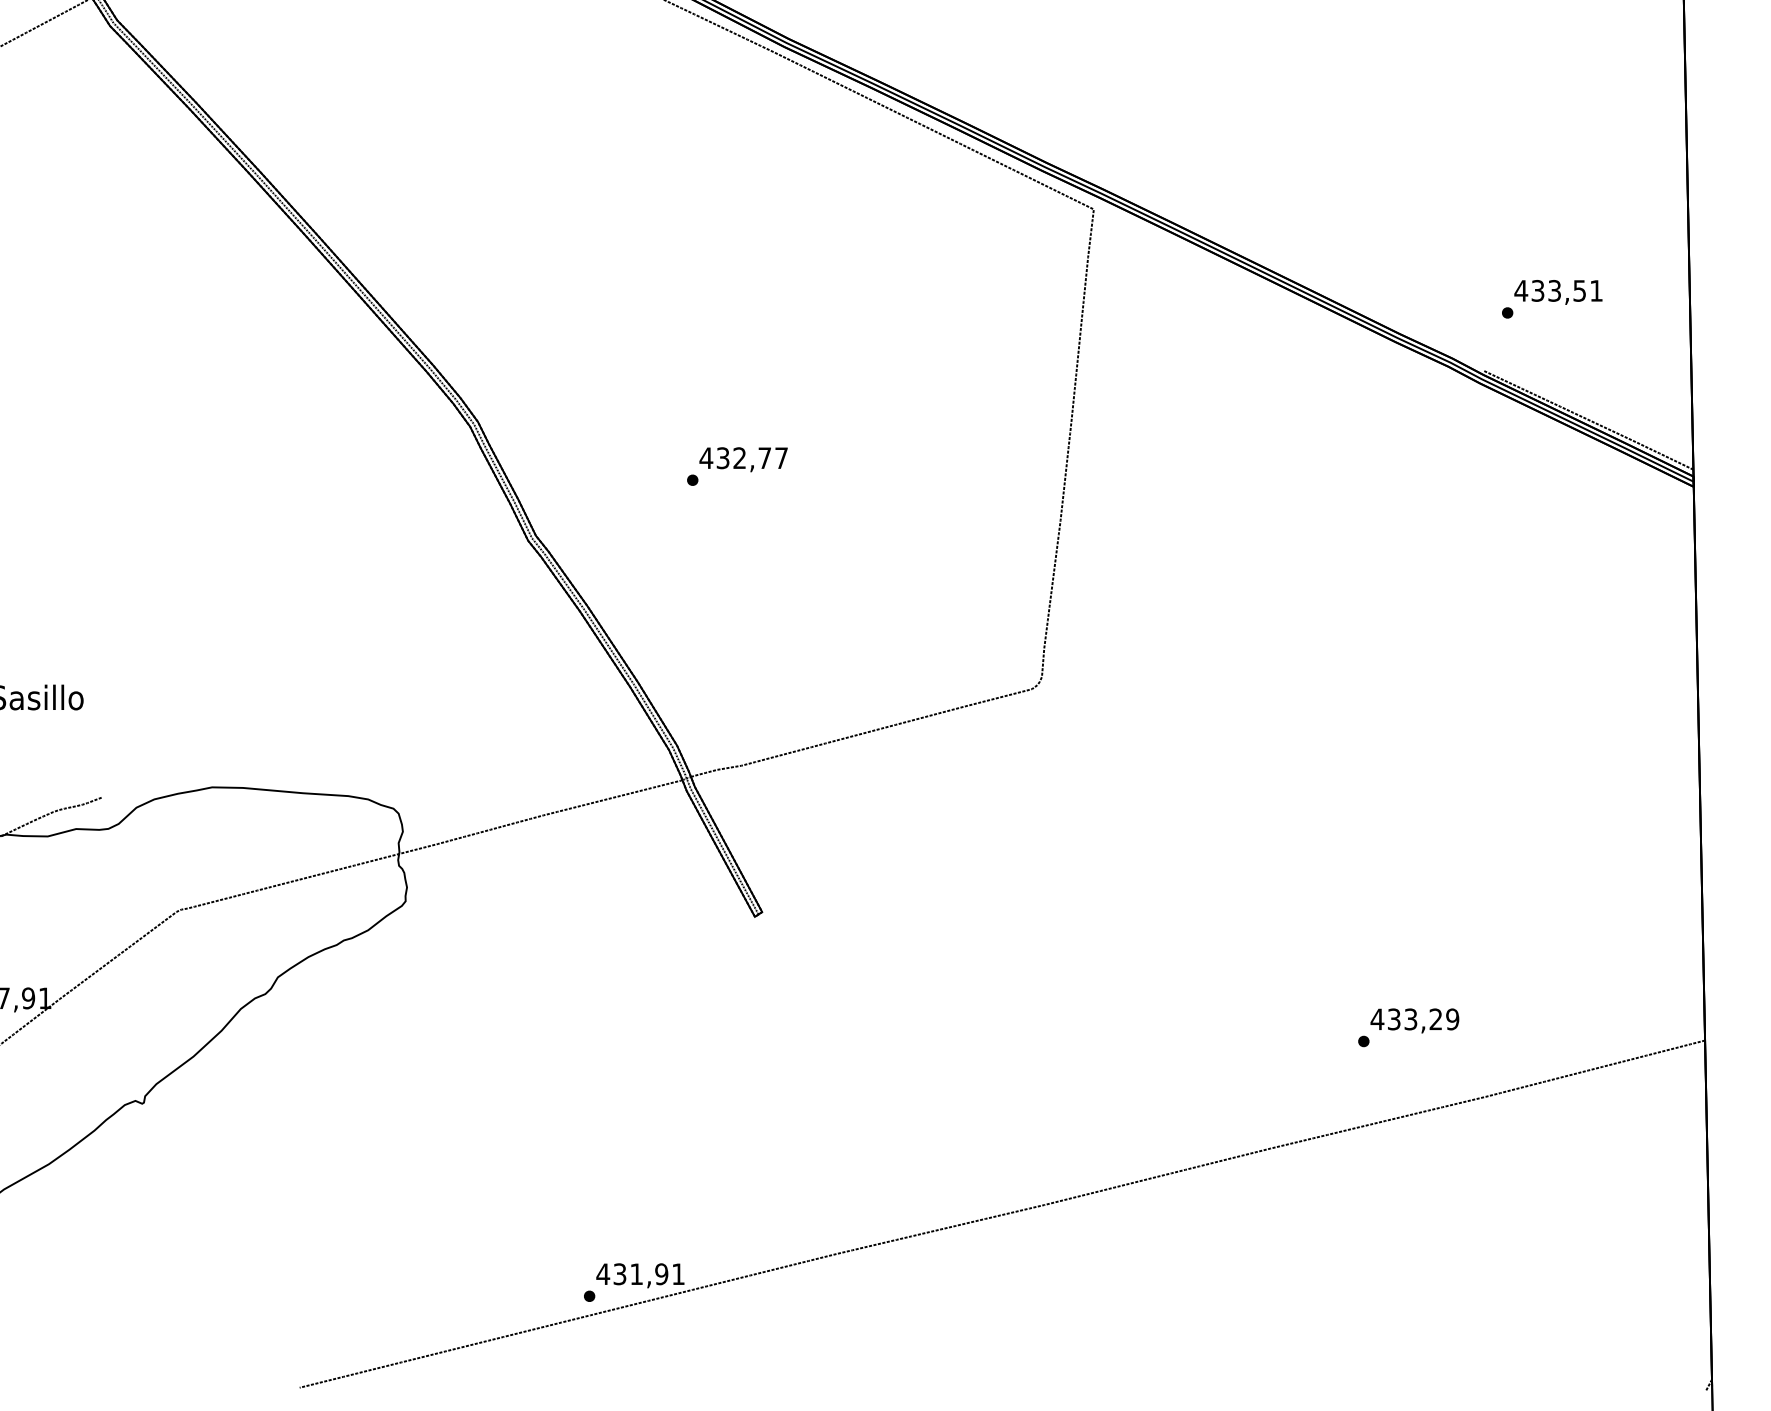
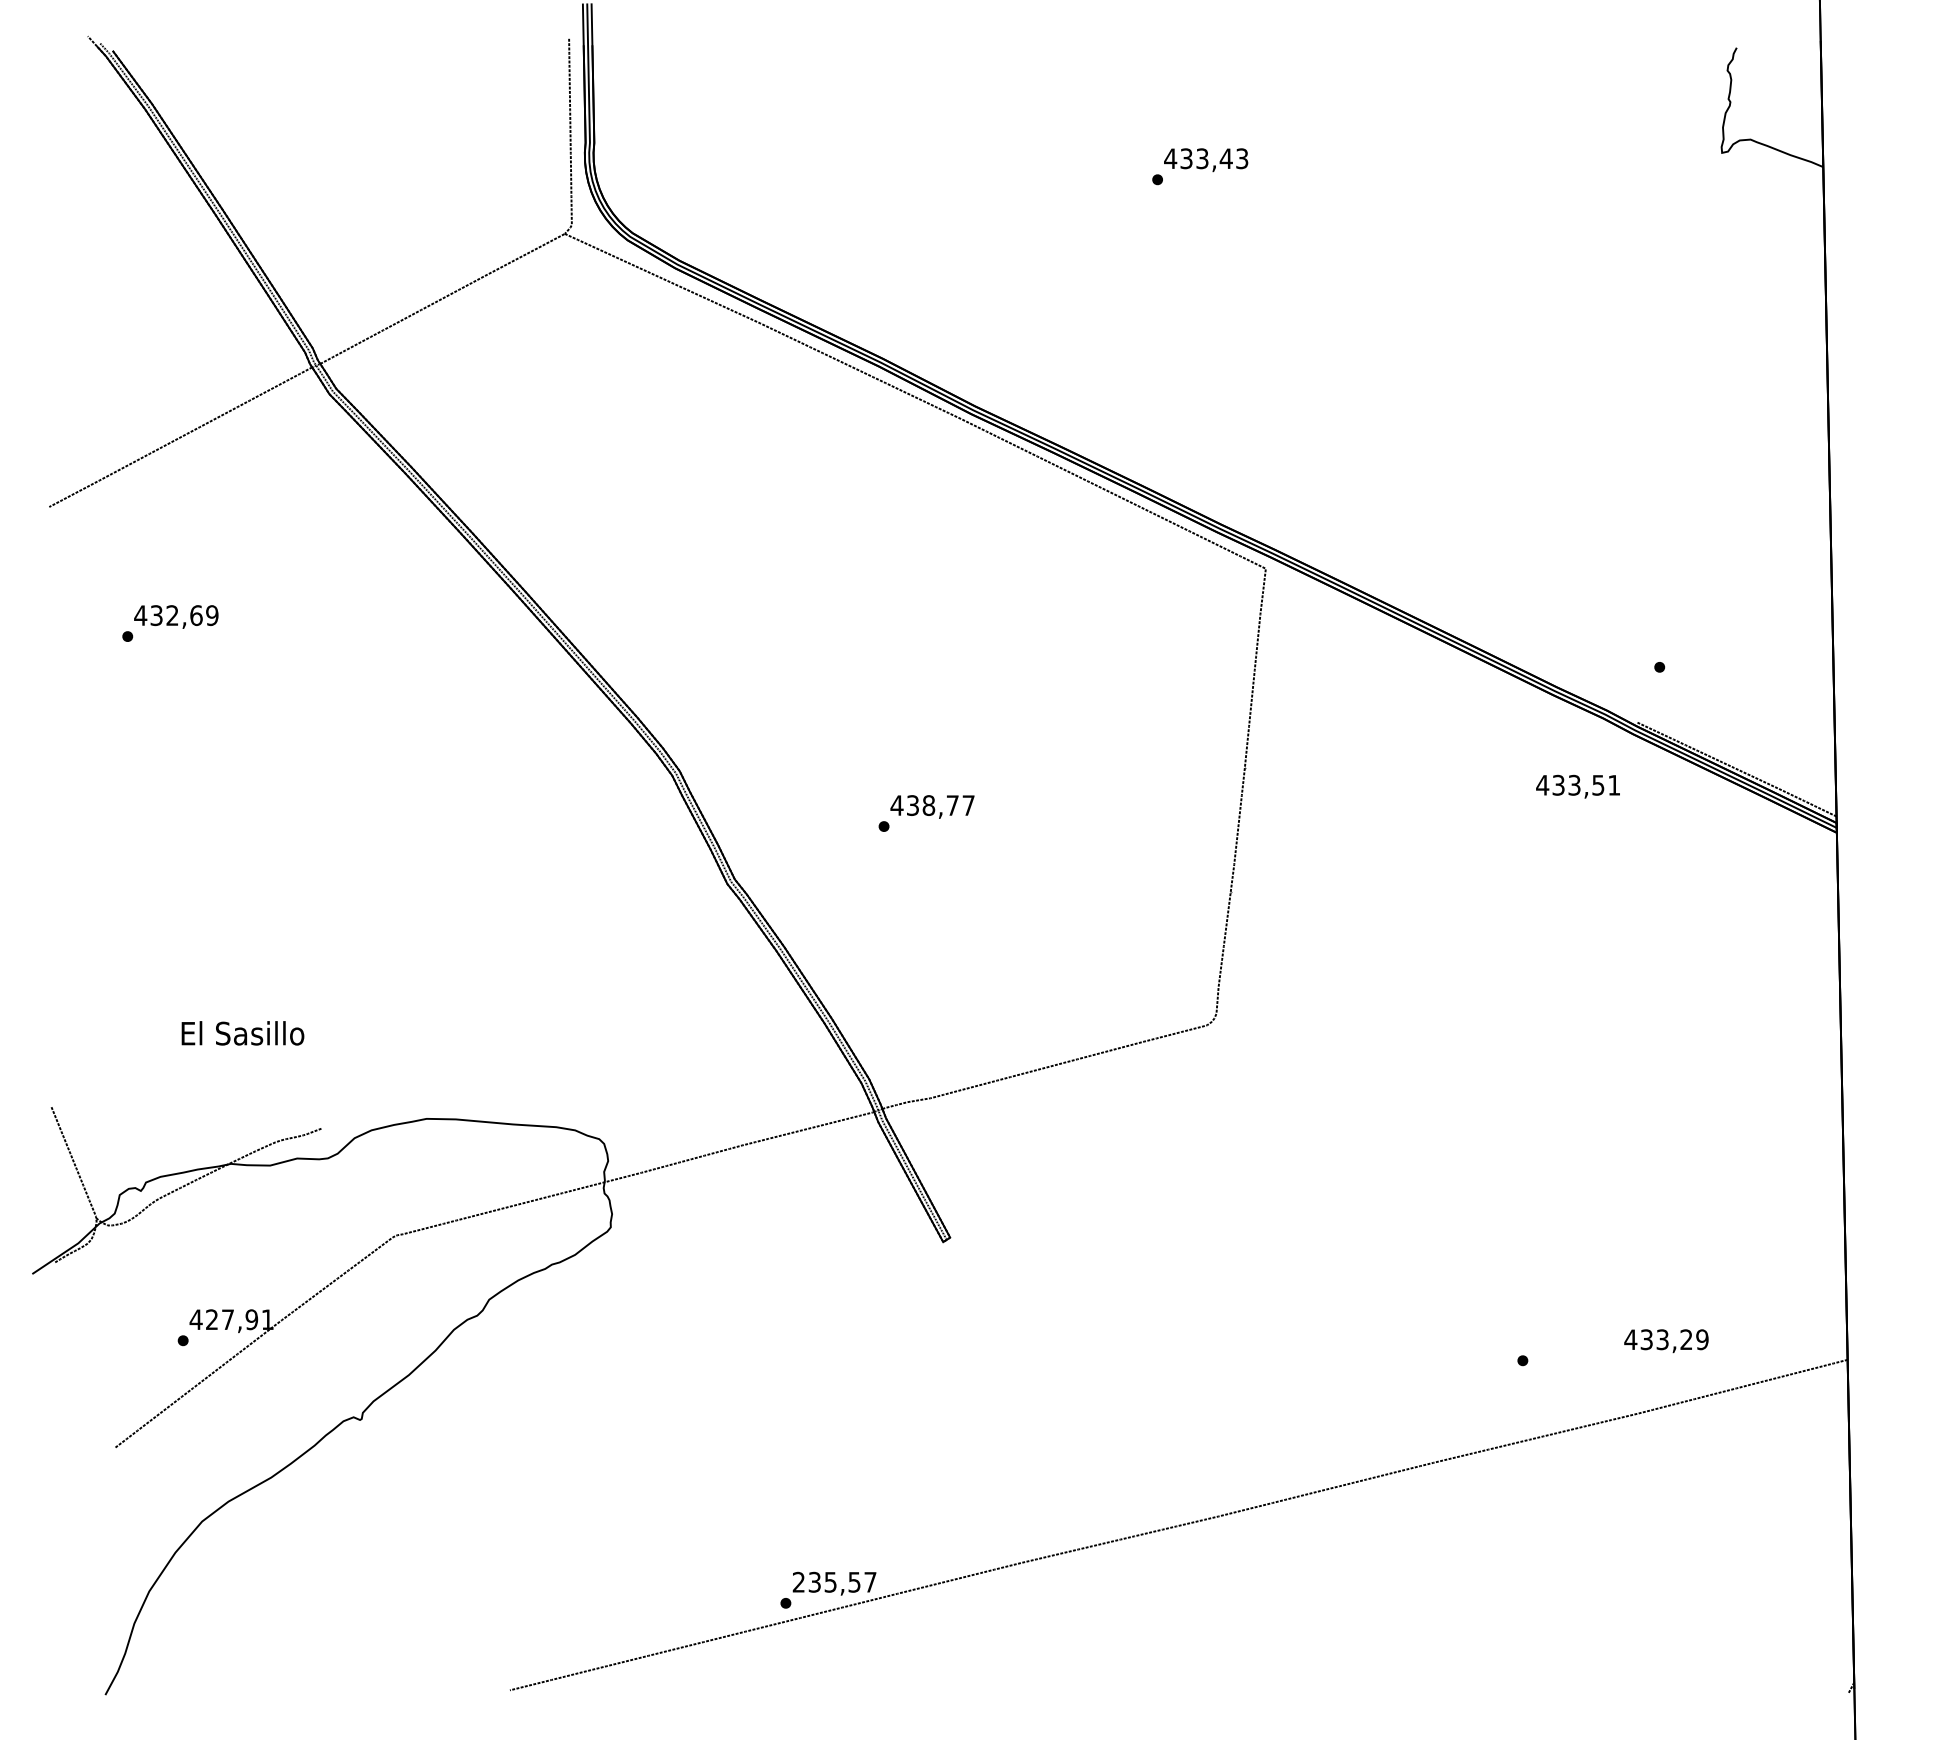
text: (1557, 292) -> (1577, 786), moved
text: (739, 458) -> (928, 805), 432,77 -> 438,77
text: (1414, 1021) -> (1666, 1341), moved
text: (640, 1273) -> (834, 1581), 431,91 -> 235,57

